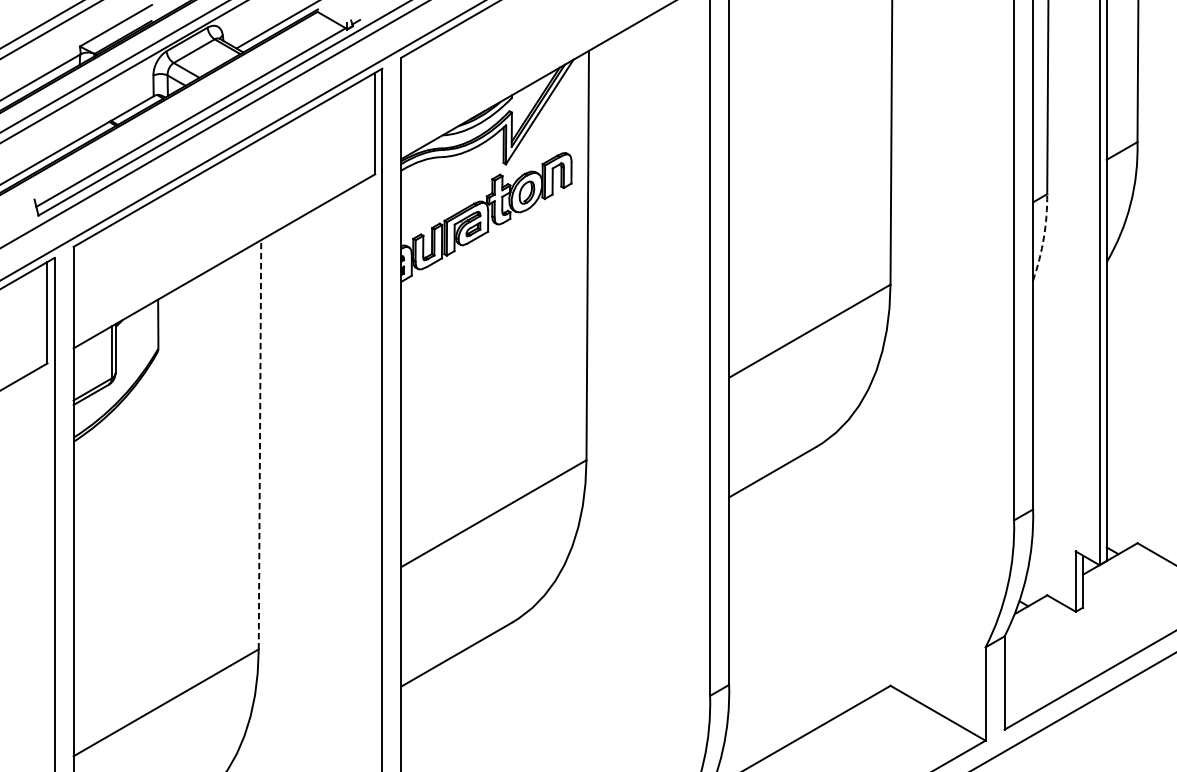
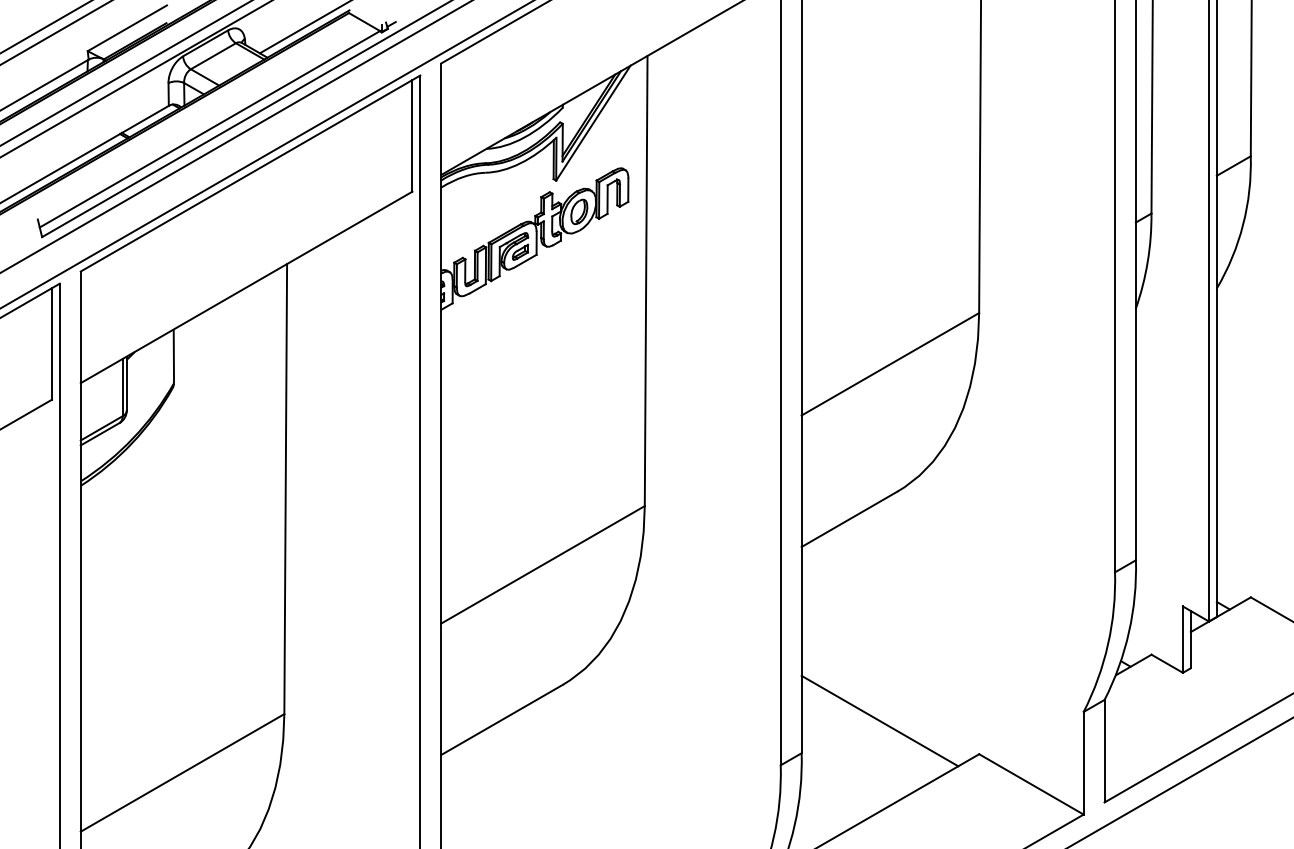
arc: (1043, 237) -> (1147, 261), dashed -> solid
line: (259, 444) -> (285, 488), dashed -> solid
line: (799, 655) -> (879, 720), added

